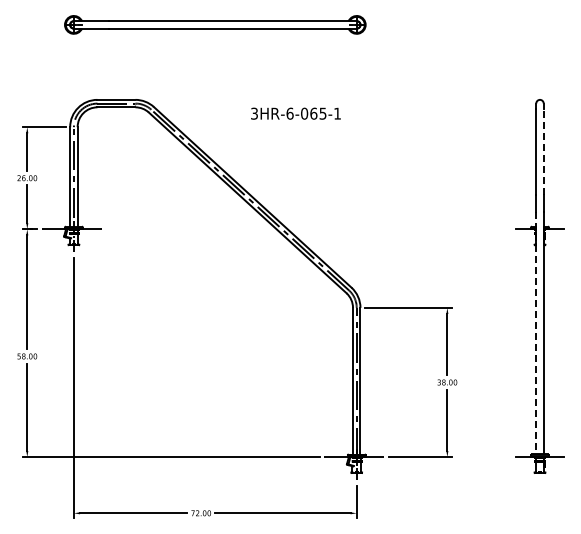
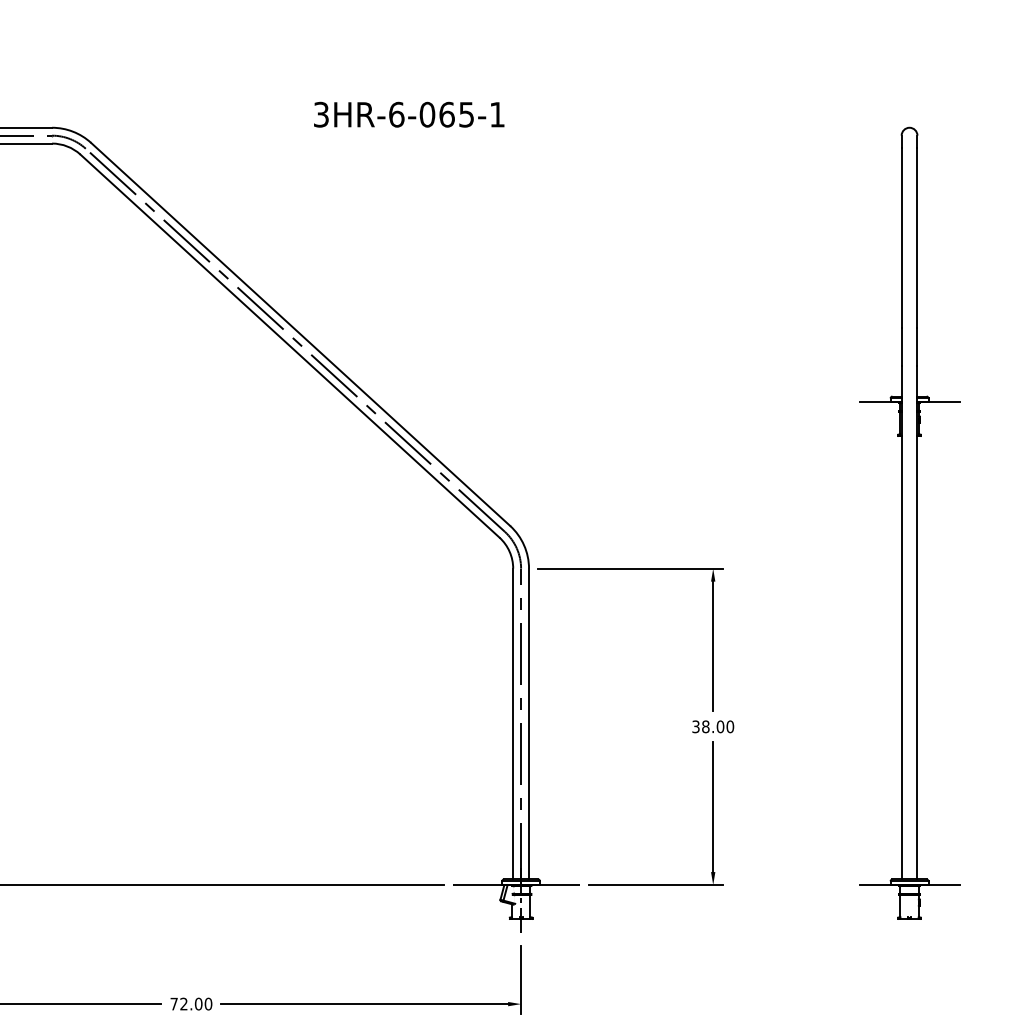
text: (295, 113) -> (408, 114), moved
line: (543, 151) -> (916, 237), dashed -> solid
line: (536, 333) -> (902, 622), dashed -> solid

